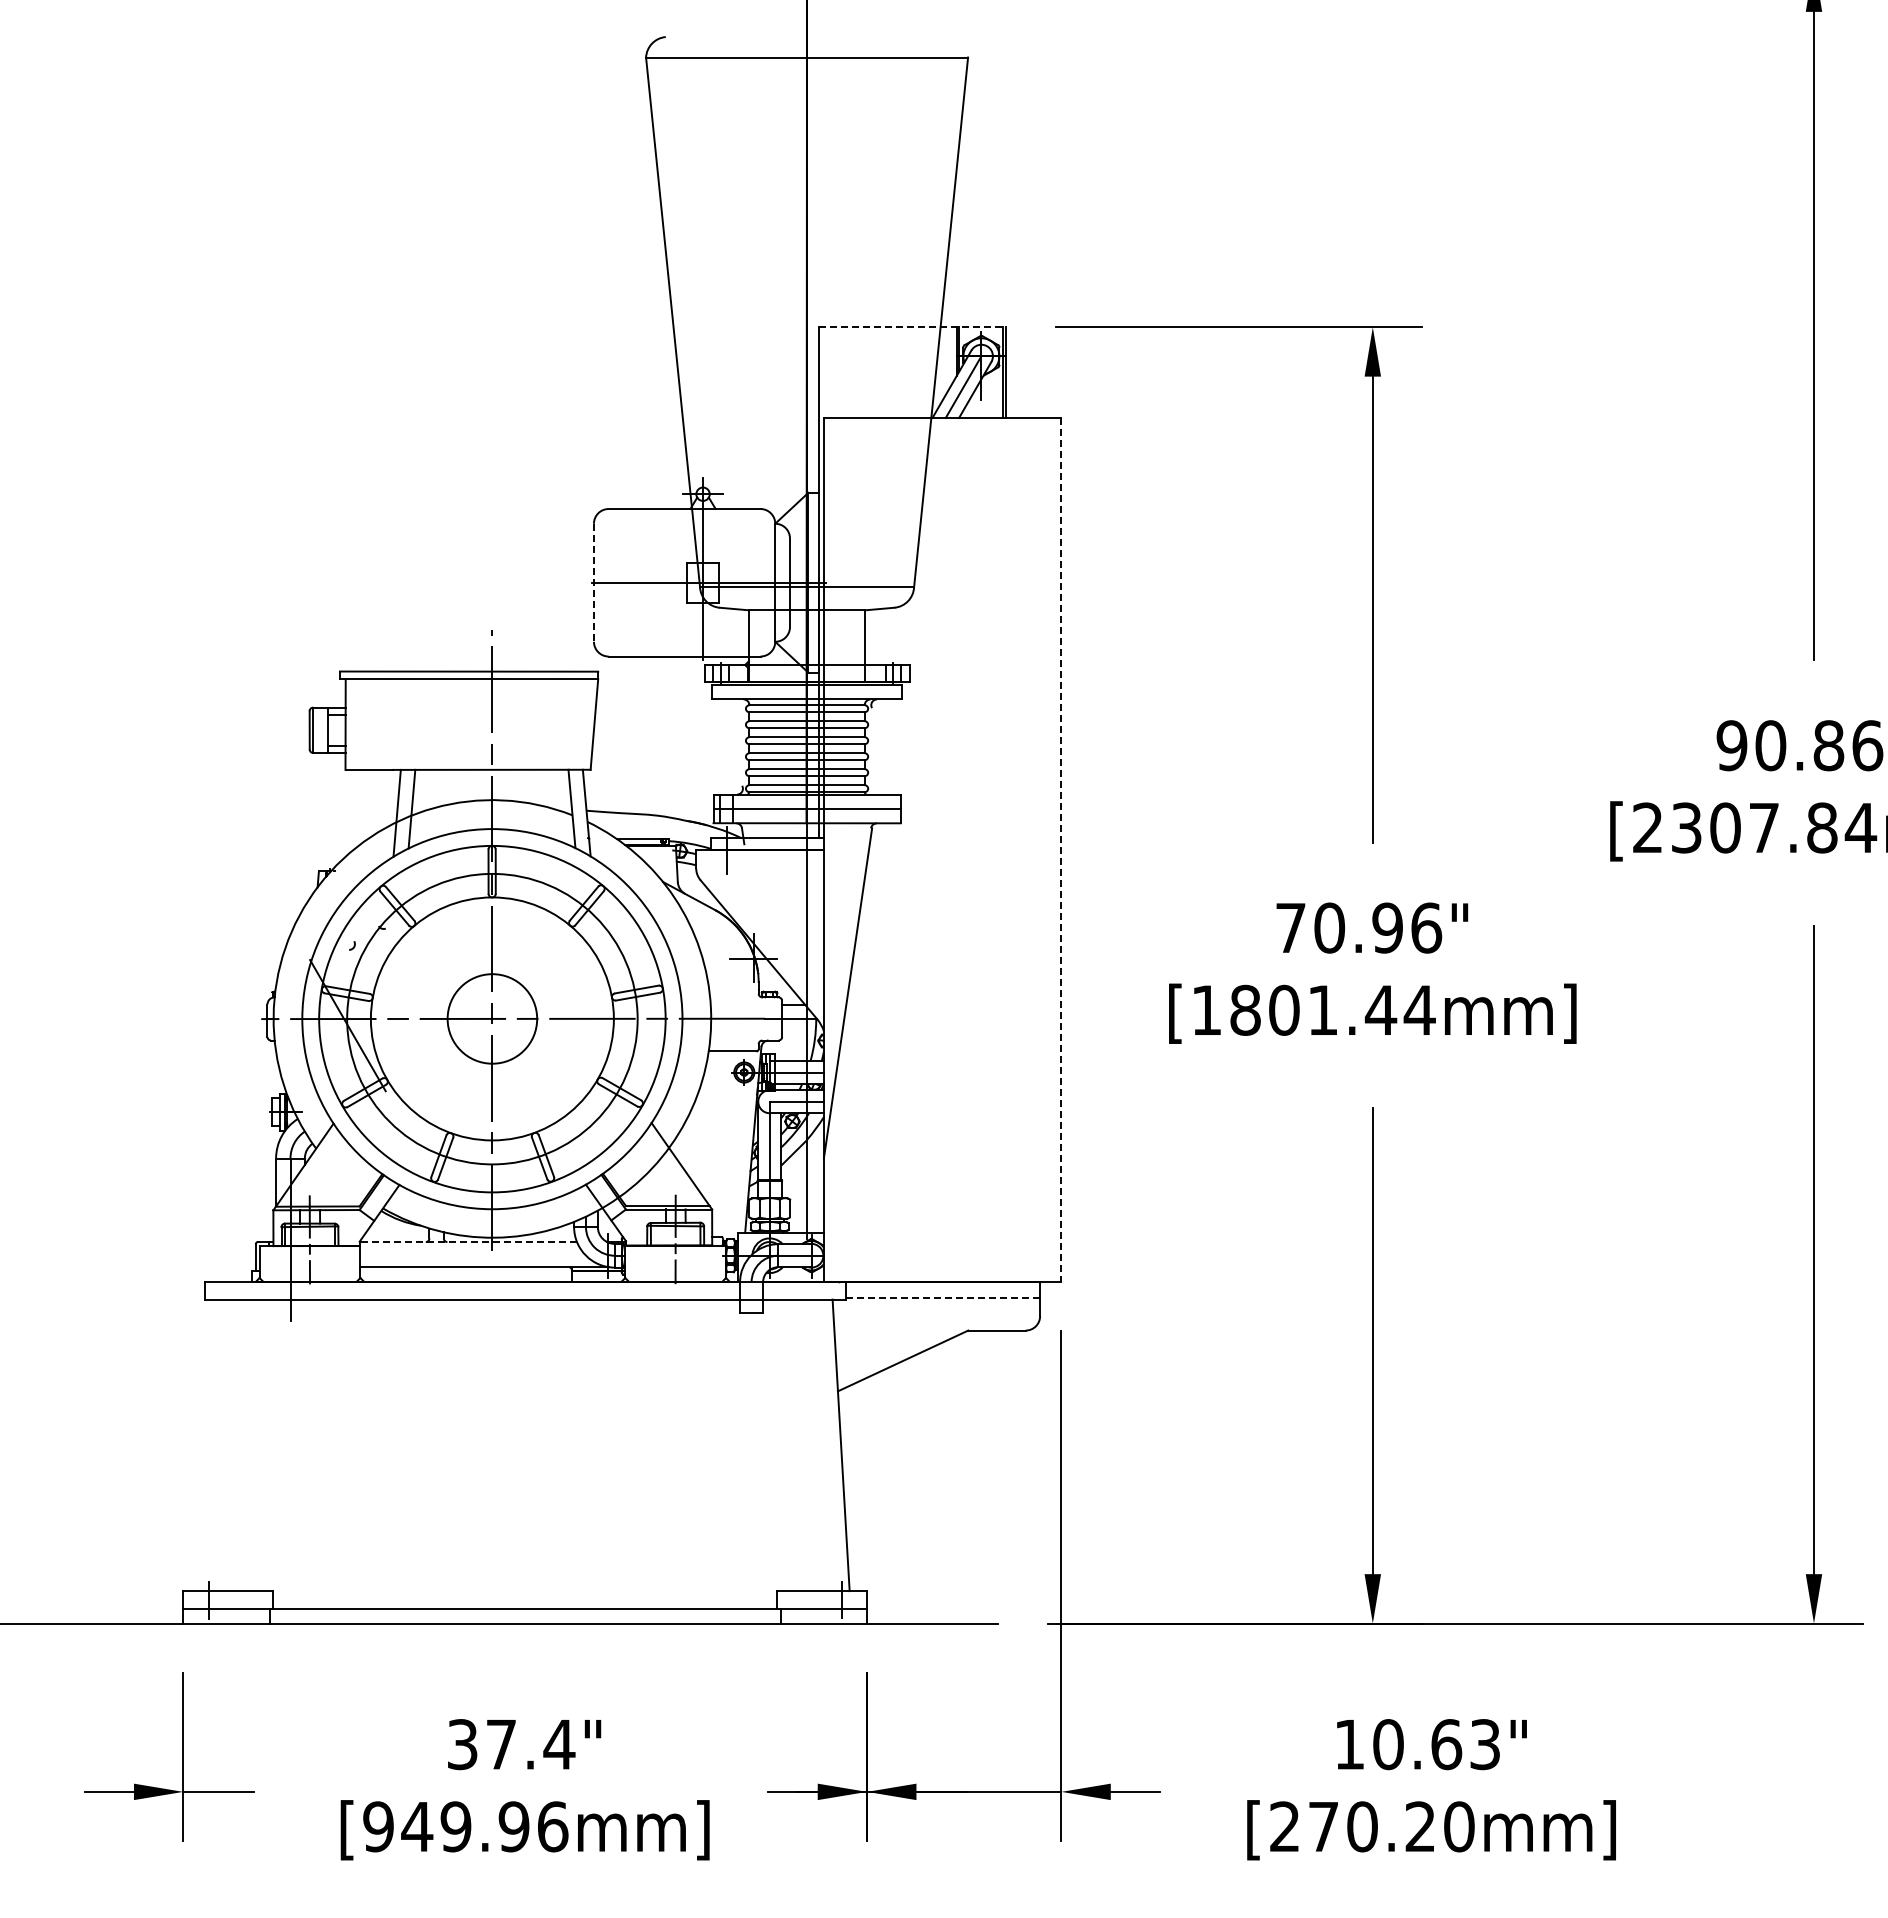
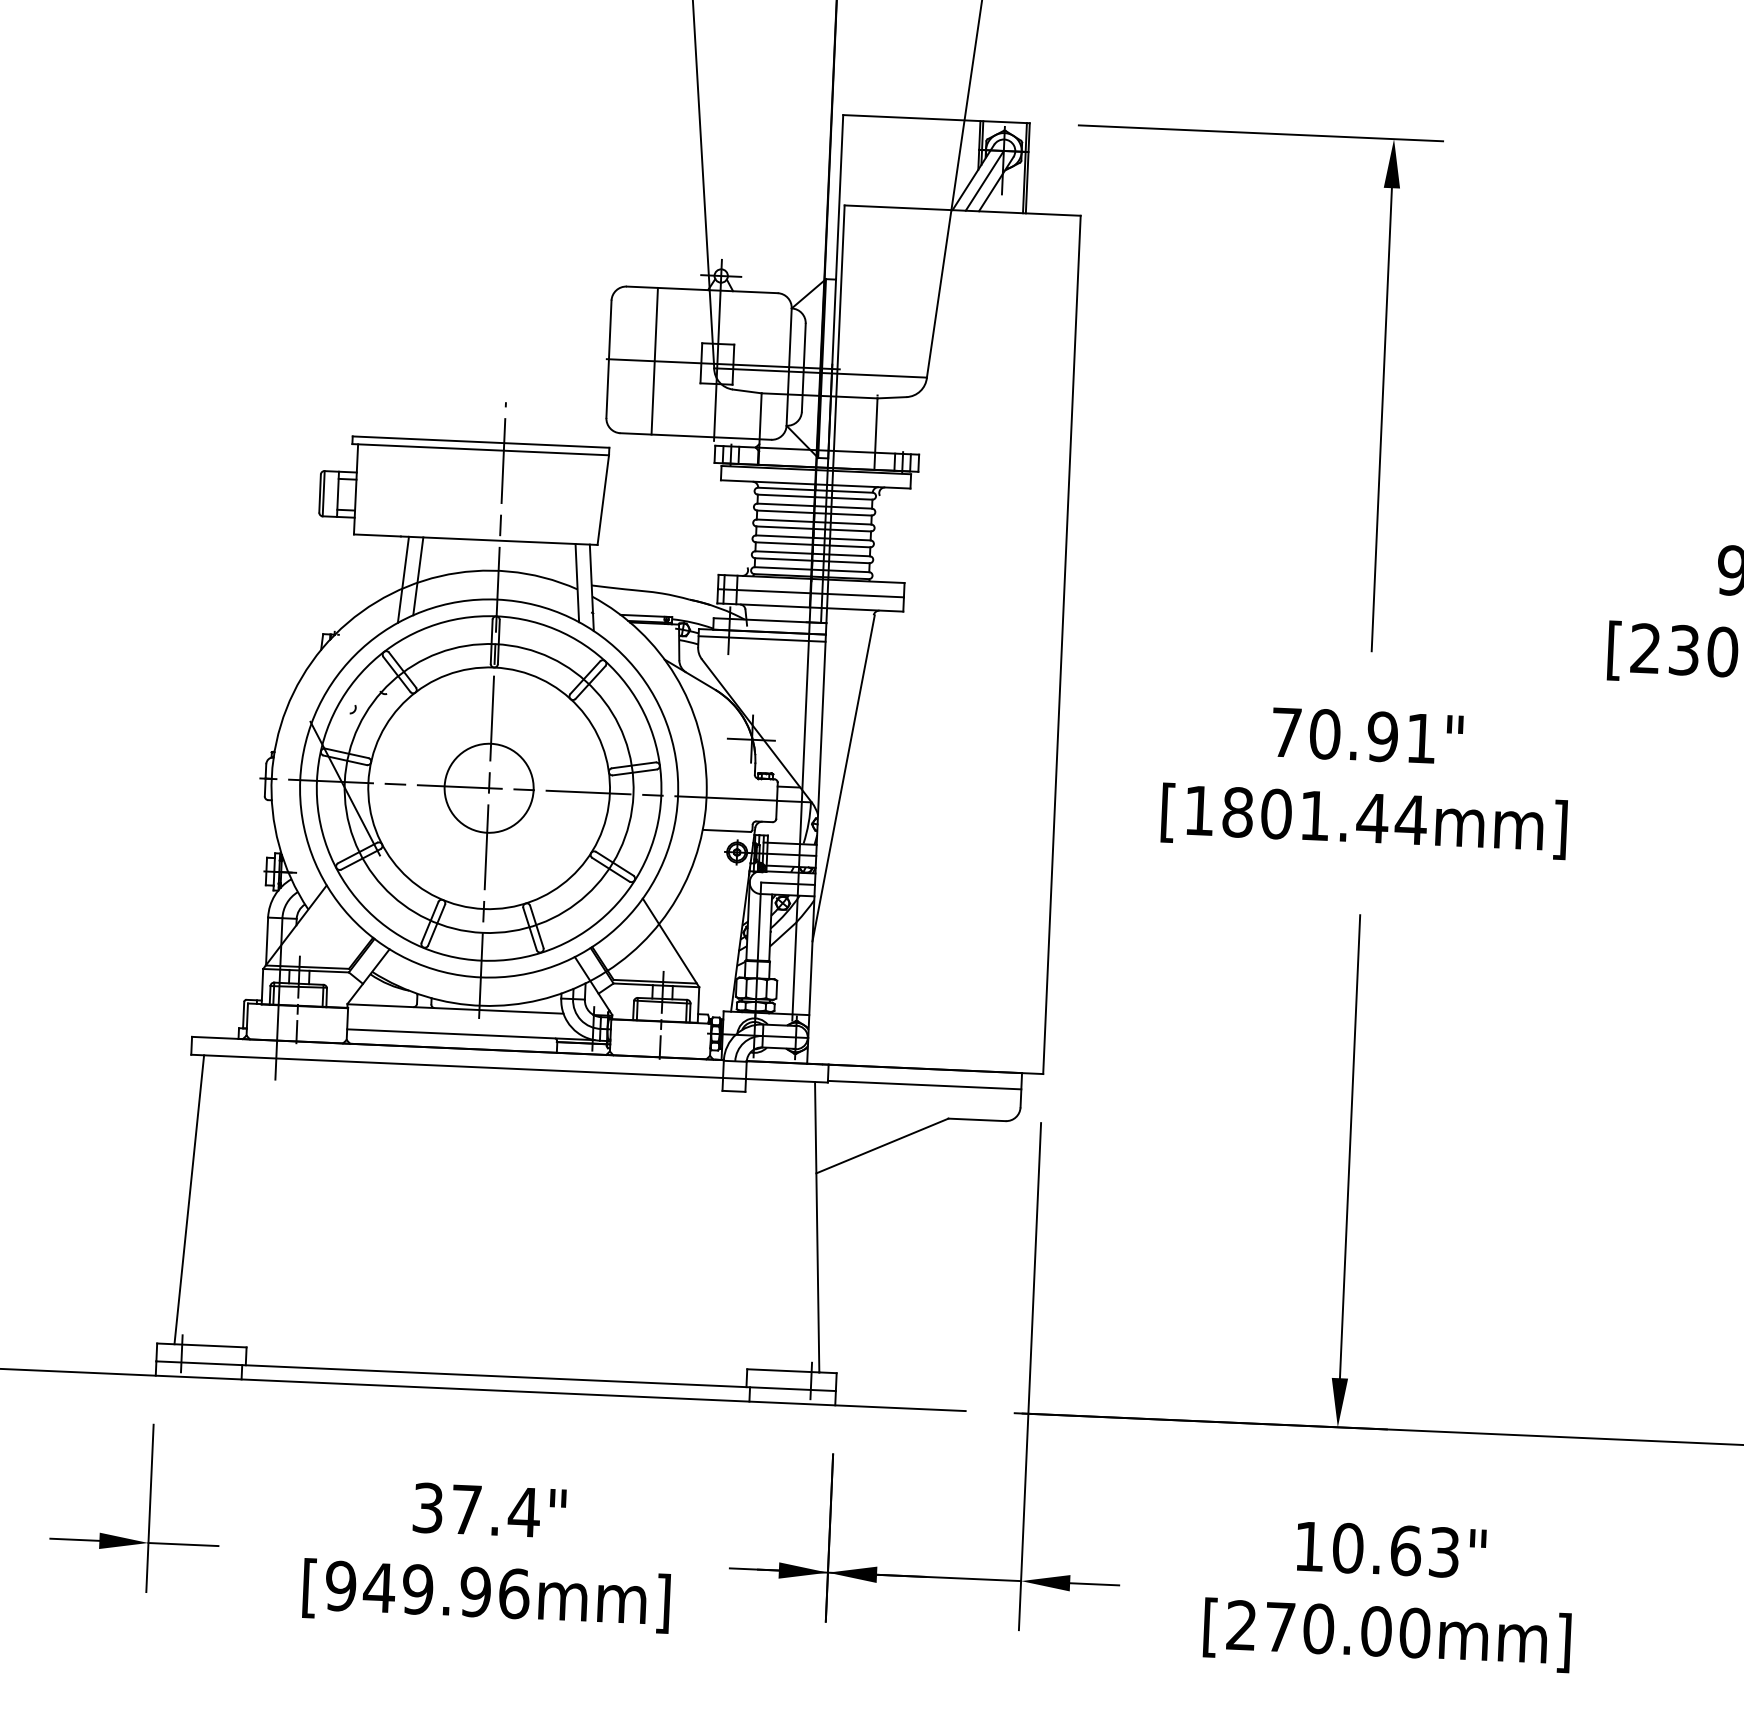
line: (912, 327) -> (936, 119), dashed -> solid
line: (640, 582) -> (655, 361), added
line: (593, 583) -> (608, 359), dashed -> solid
line: (1061, 849) -> (1062, 644), dashed -> solid
line: (759, 857) -> (761, 639), added
text: (1426, 927) -> (1421, 737), 70.96" -> 70.91"
line: (468, 1242) -> (455, 1009), dashed -> solid
line: (942, 1297) -> (924, 1084), dashed -> solid
line: (208, 1445) -> (188, 1199), added
text: (1420, 1826) -> (1376, 1631), [270.20mm] -> [270.00mm]

